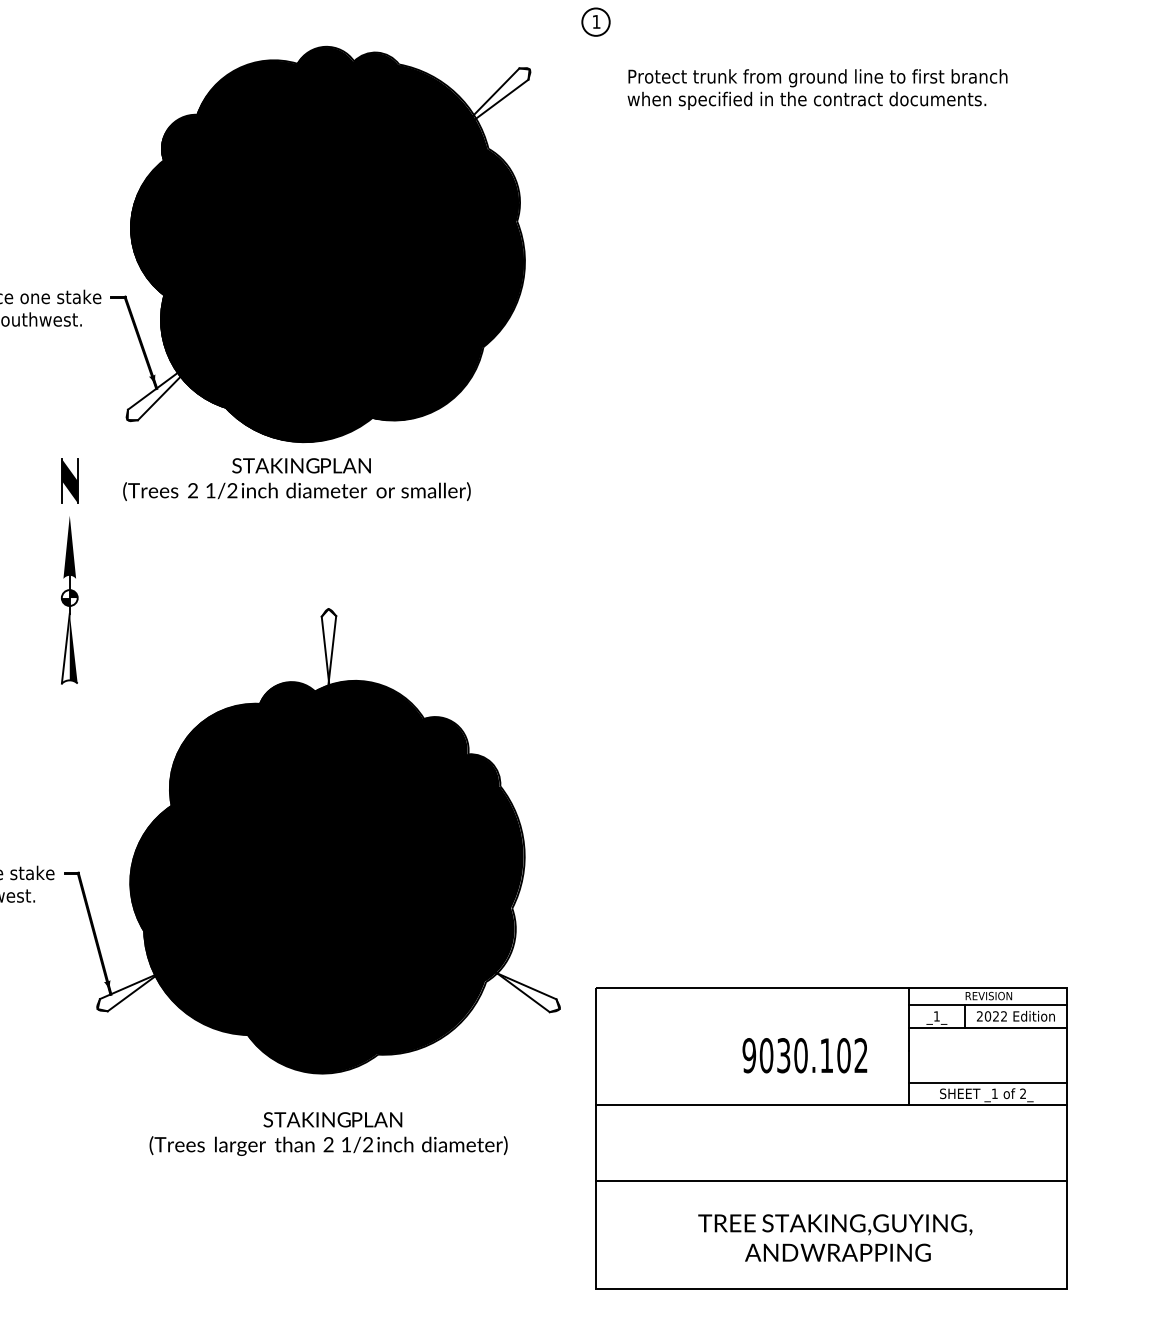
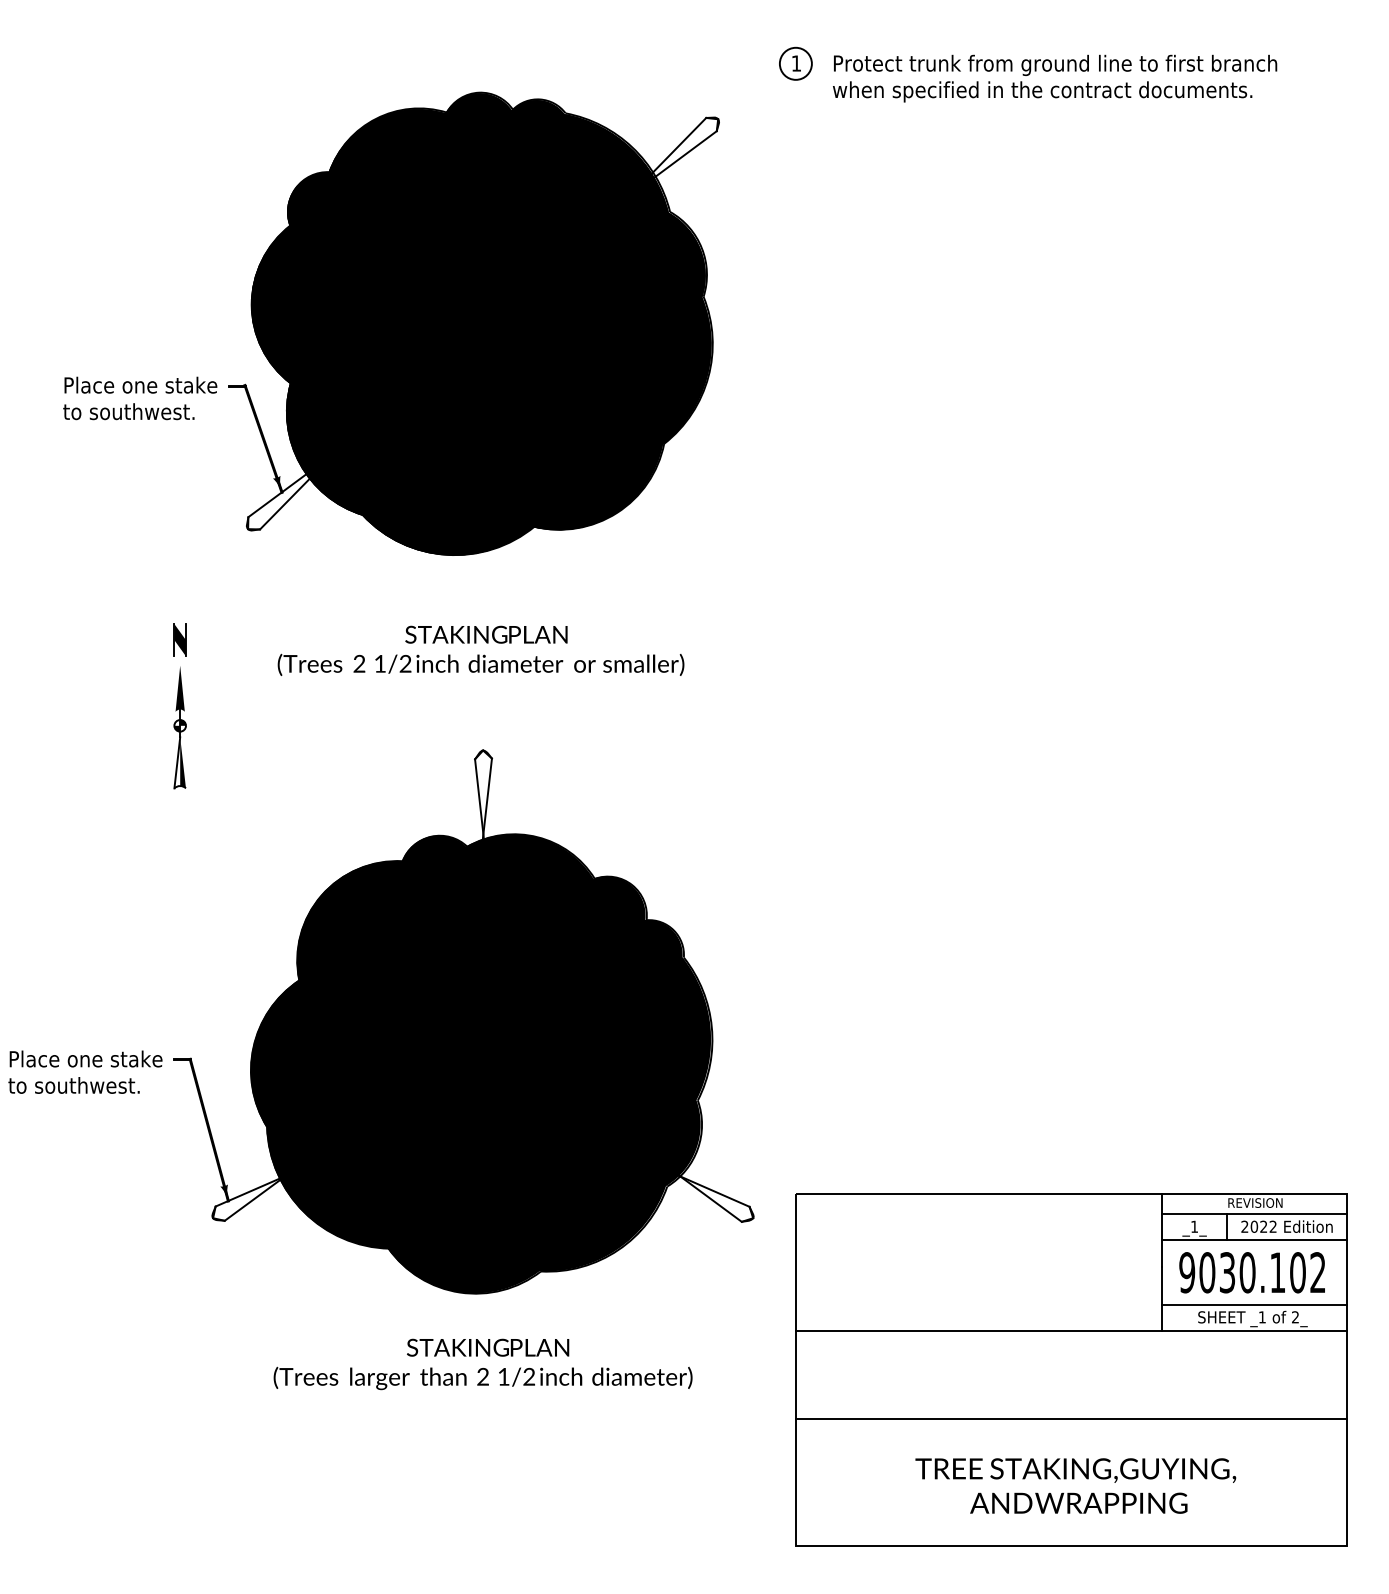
text: (817, 89) -> (1055, 78), moved
text: (296, 479) -> (480, 650), moved
part: (69, 571) -> (179, 706), size x0.62
text: (804, 1055) -> (1251, 1272), moved

